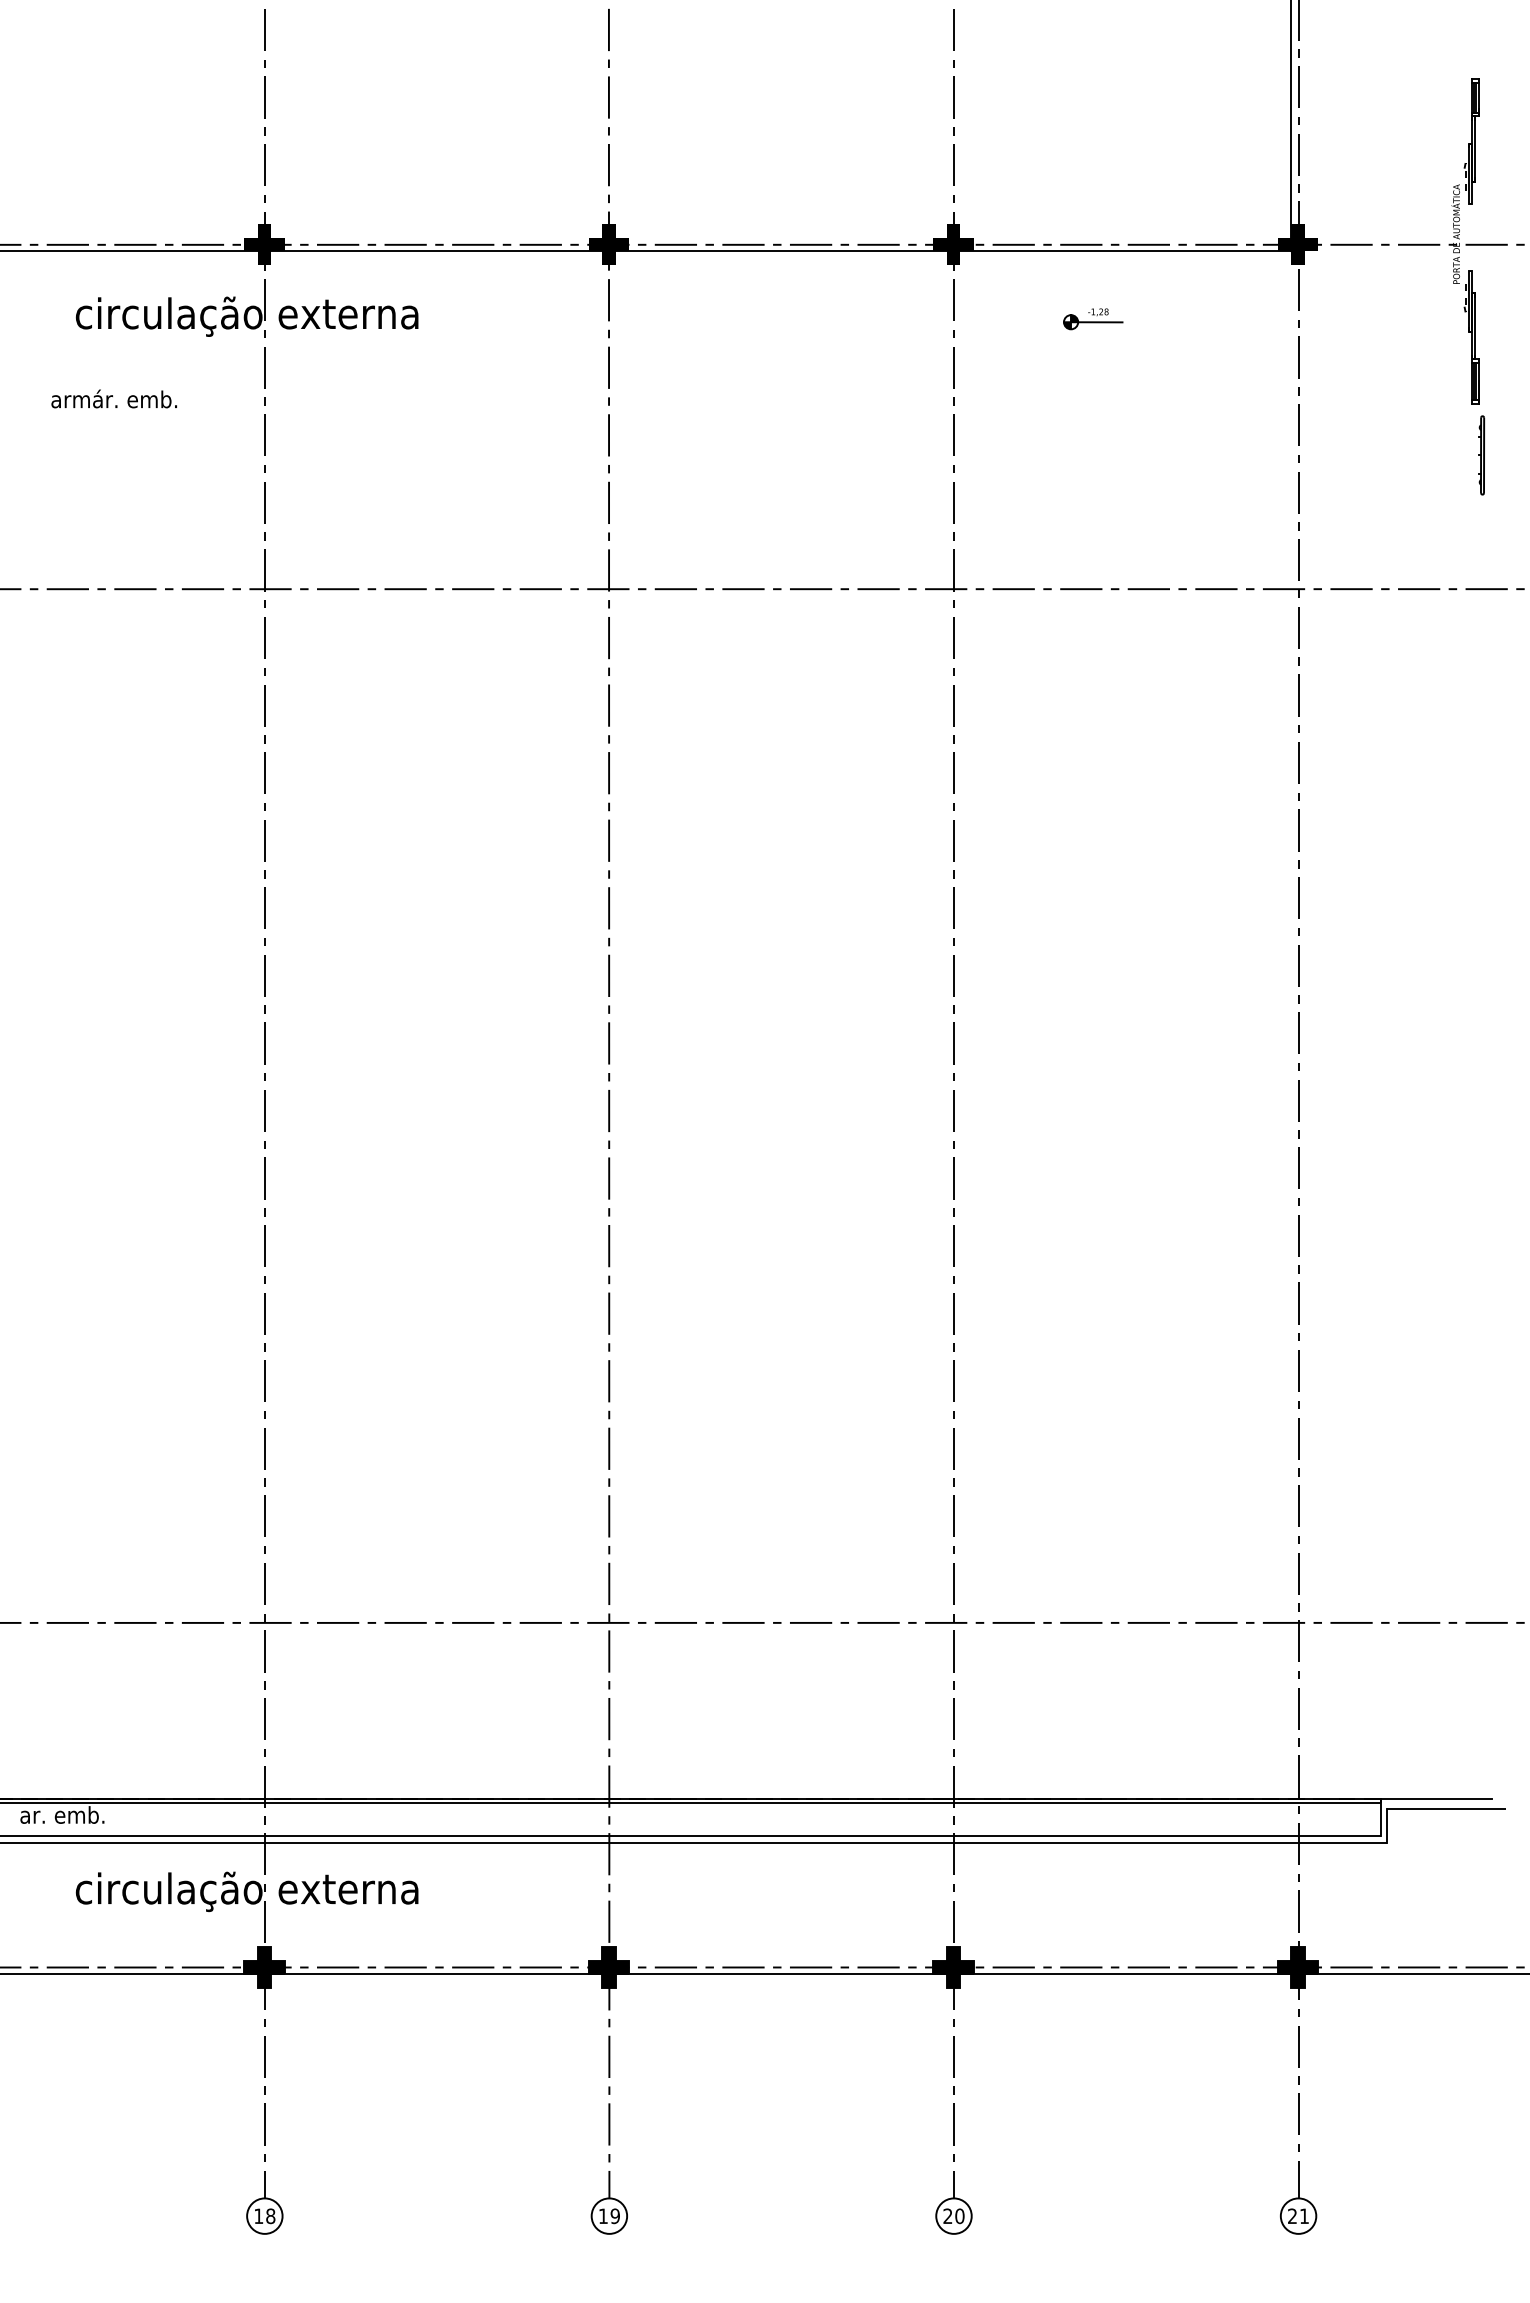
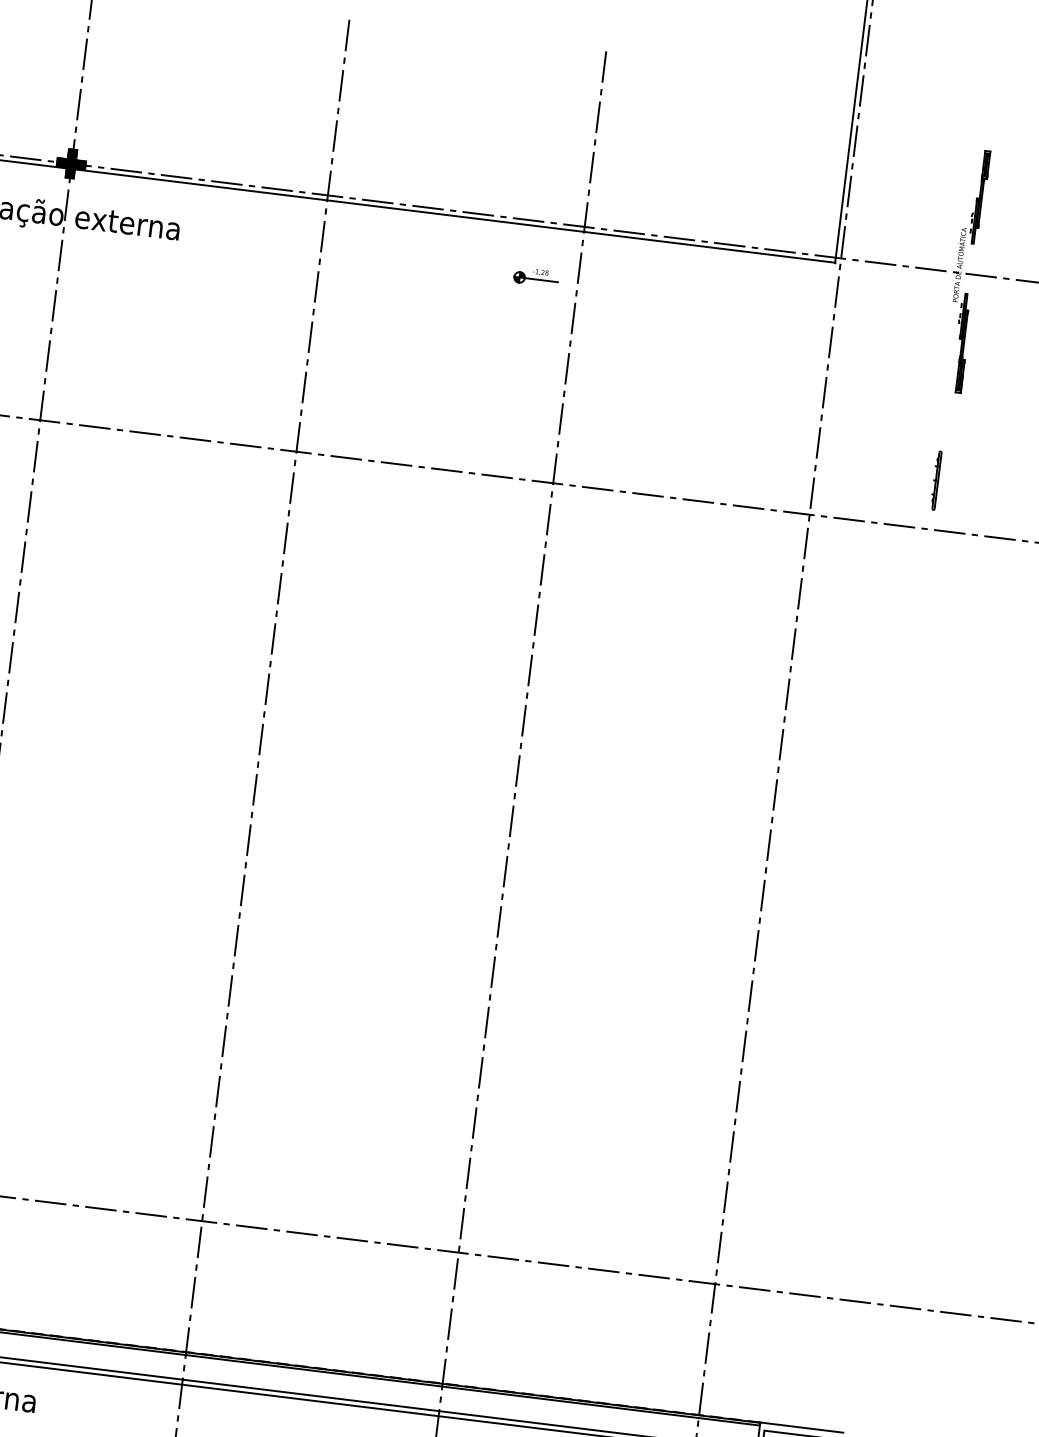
fill: (608, 244) -> (327, 195), removed
fill: (953, 244) -> (584, 226), removed
fill: (1297, 244) -> (840, 258), removed
part: (1093, 319) -> (536, 277), moved
part: (1481, 455) -> (936, 480), moved

